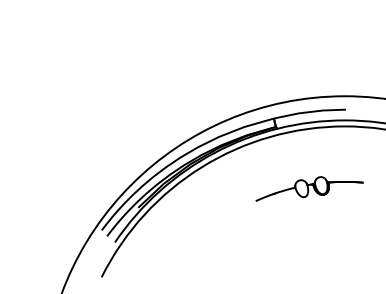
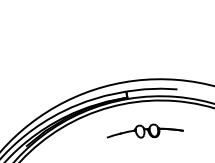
part: (309, 188) -> (145, 131), moved

